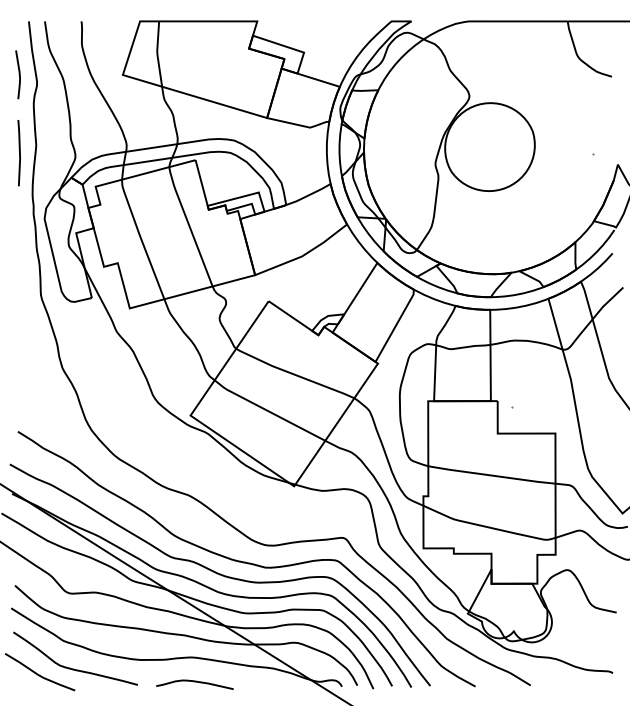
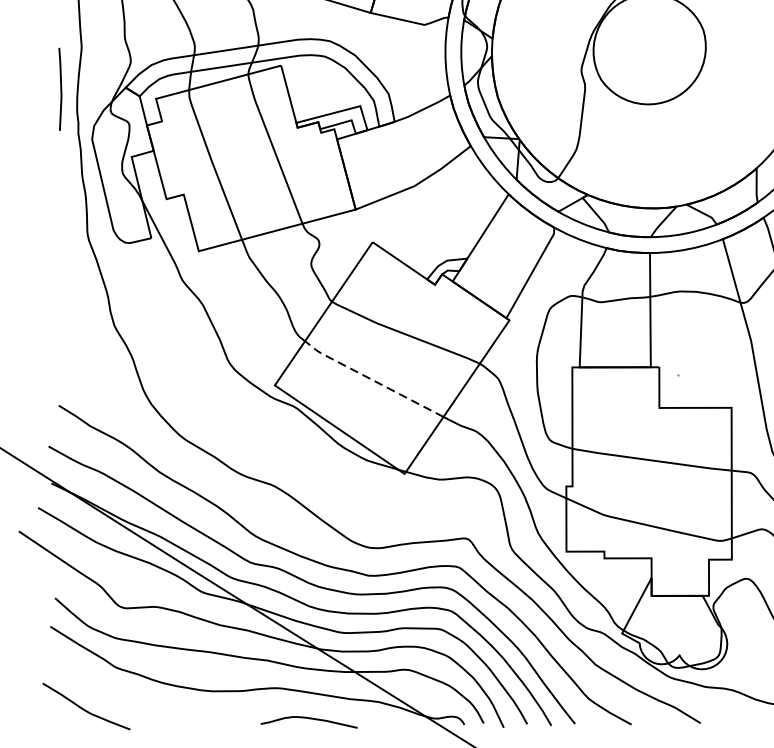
line: (19, 153) -> (60, 89), moved
line: (267, 411) -> (371, 380), solid -> dashed
curve: (74, 668) -> (129, 701), removed
curve: (194, 682) -> (308, 719), moved

